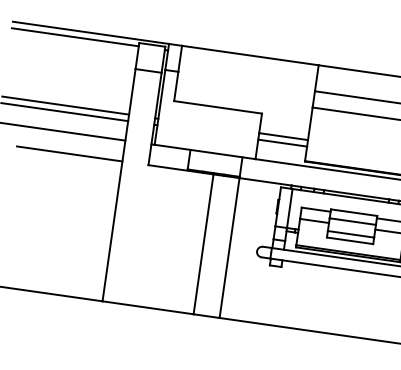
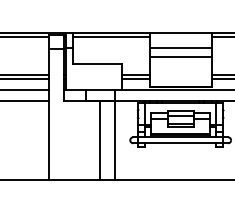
line: (248, 61) -> (110, 36), added

